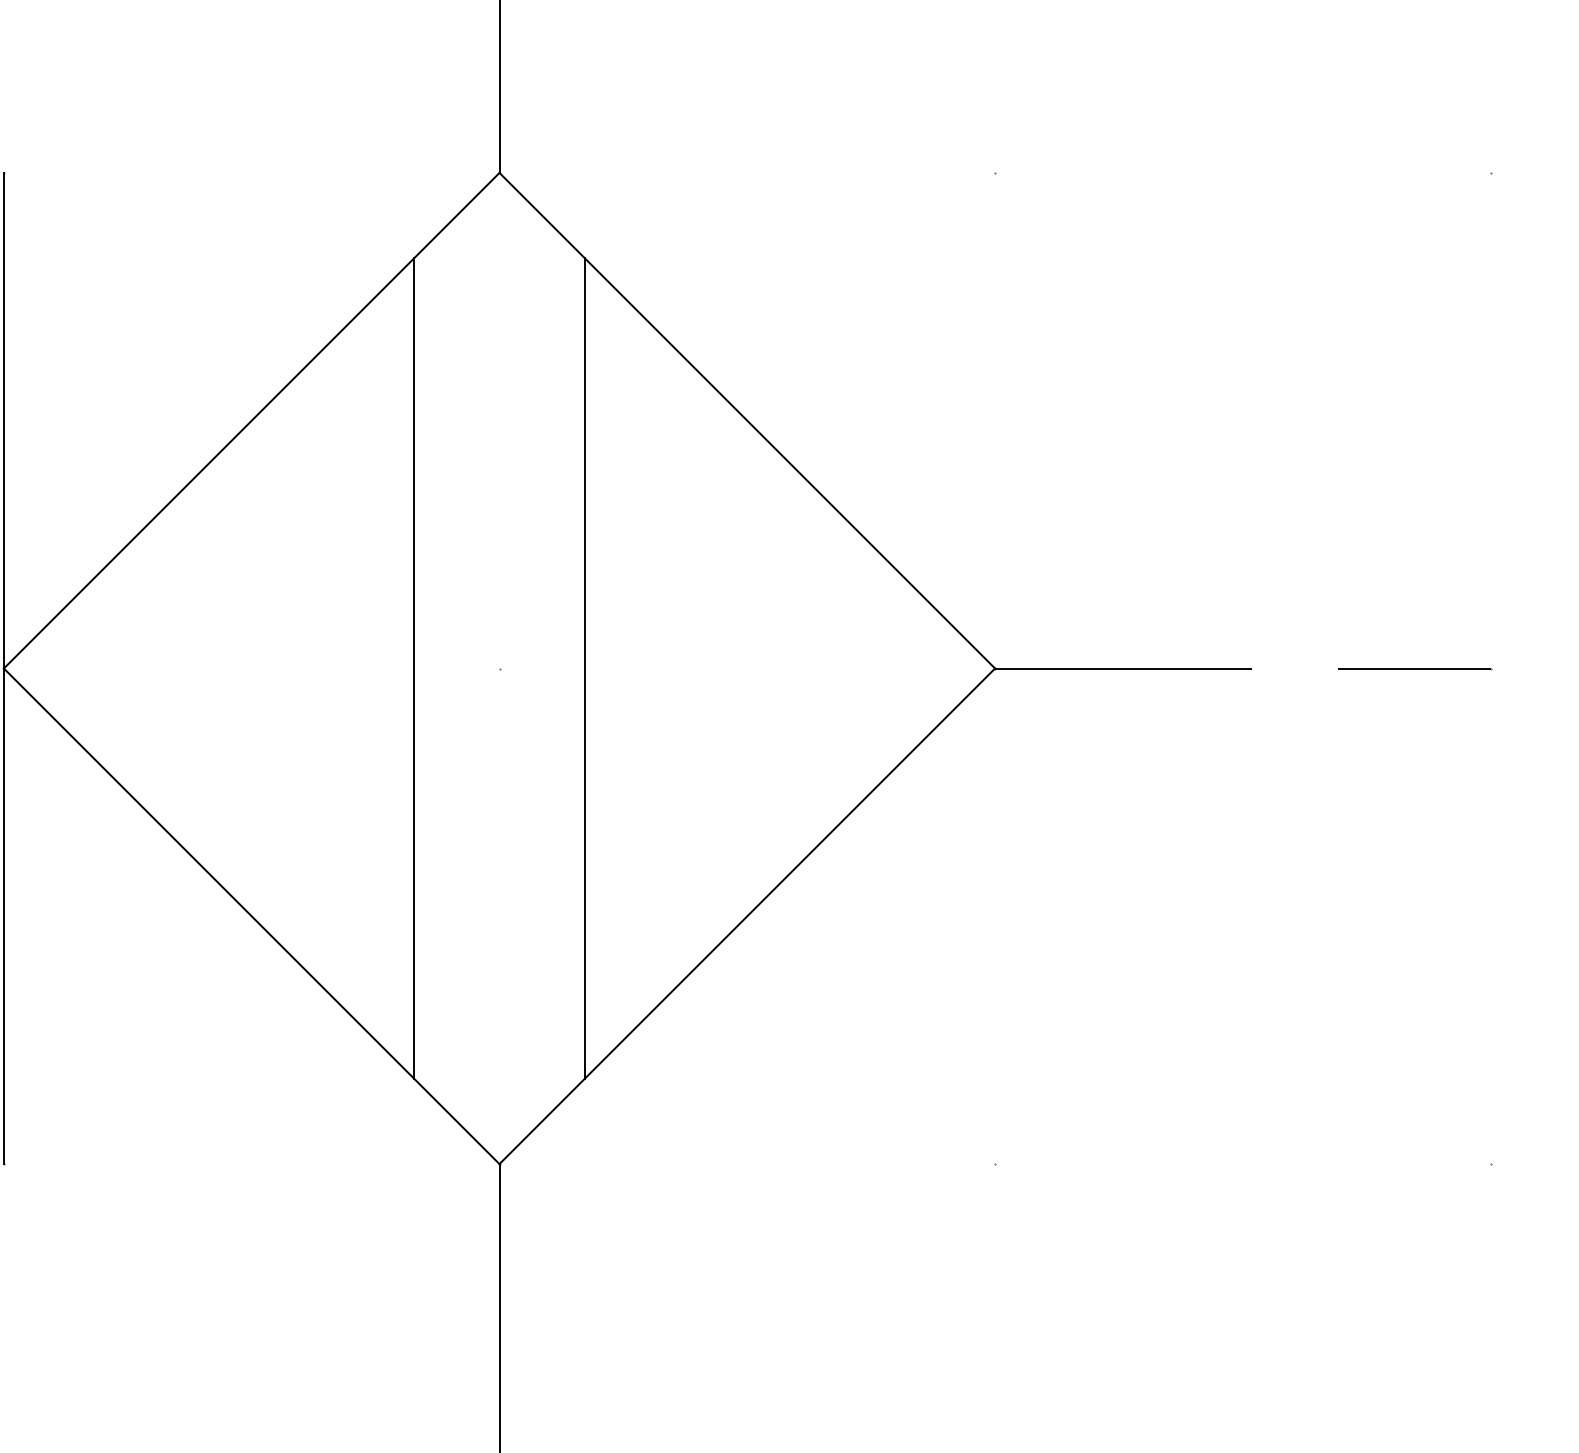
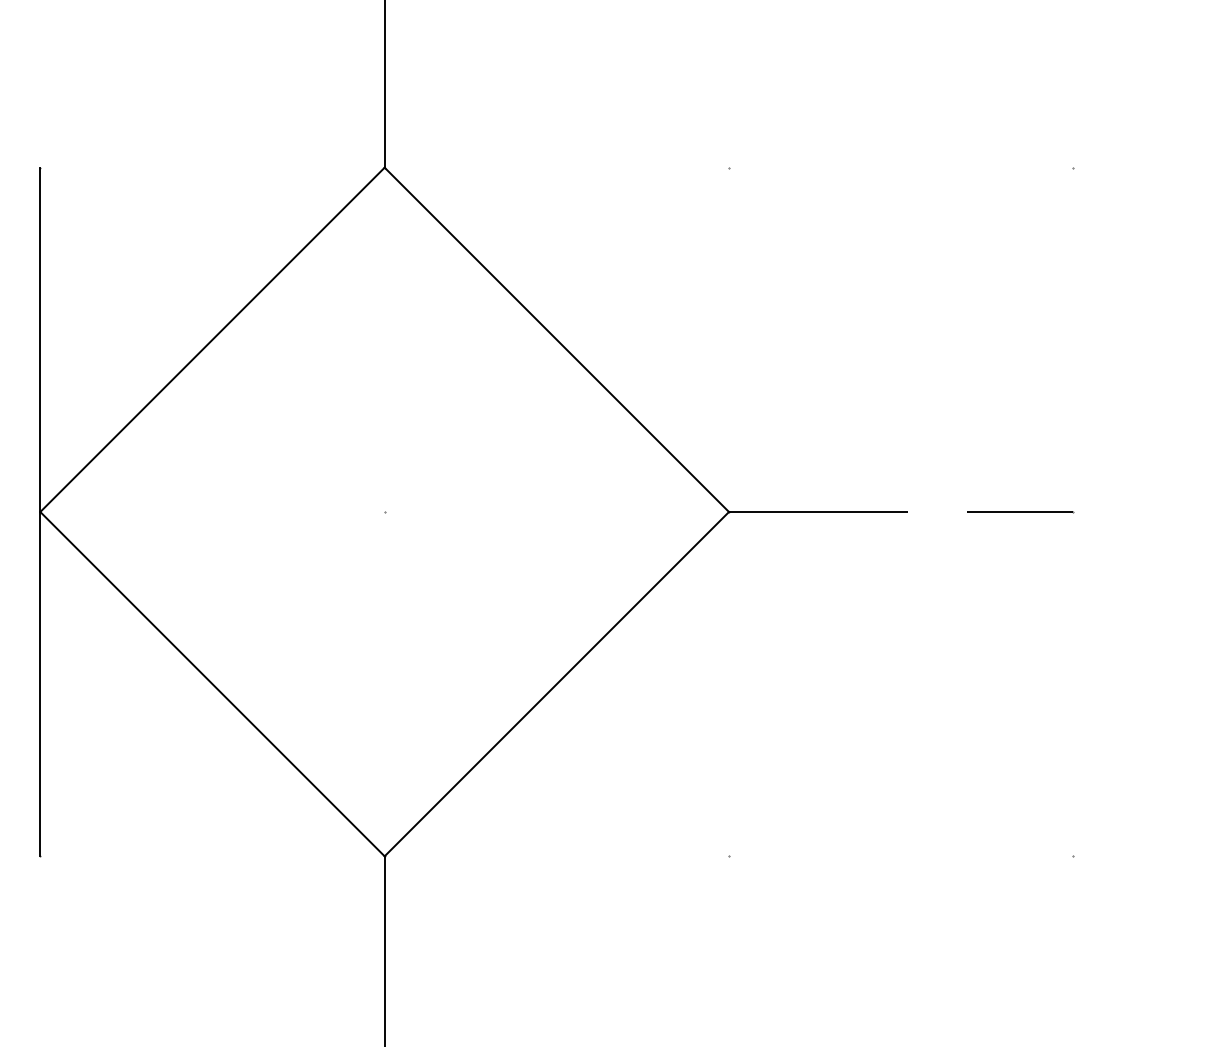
line: (414, 667) -> (325, 511), removed
line: (584, 667) -> (443, 511), removed

